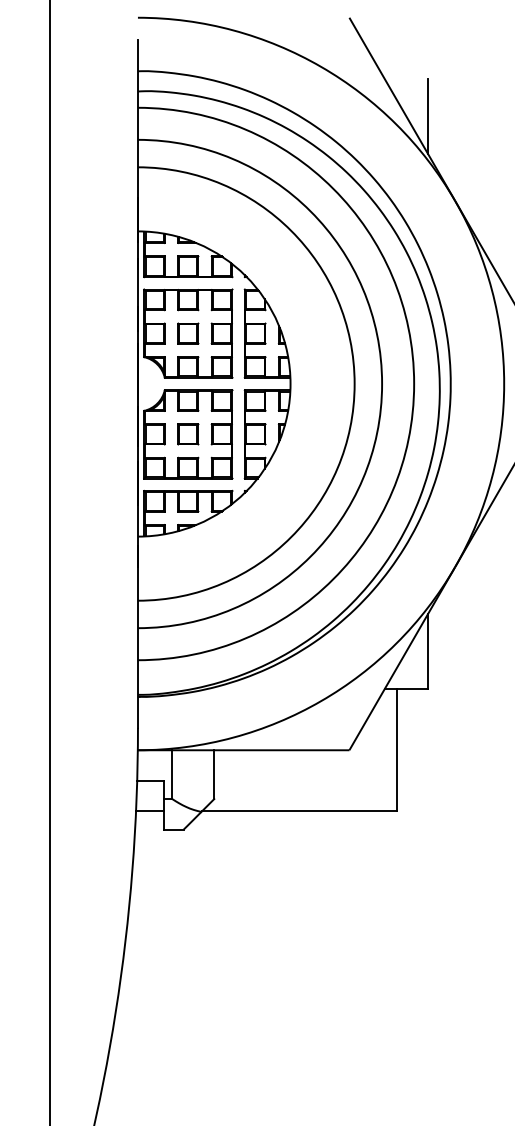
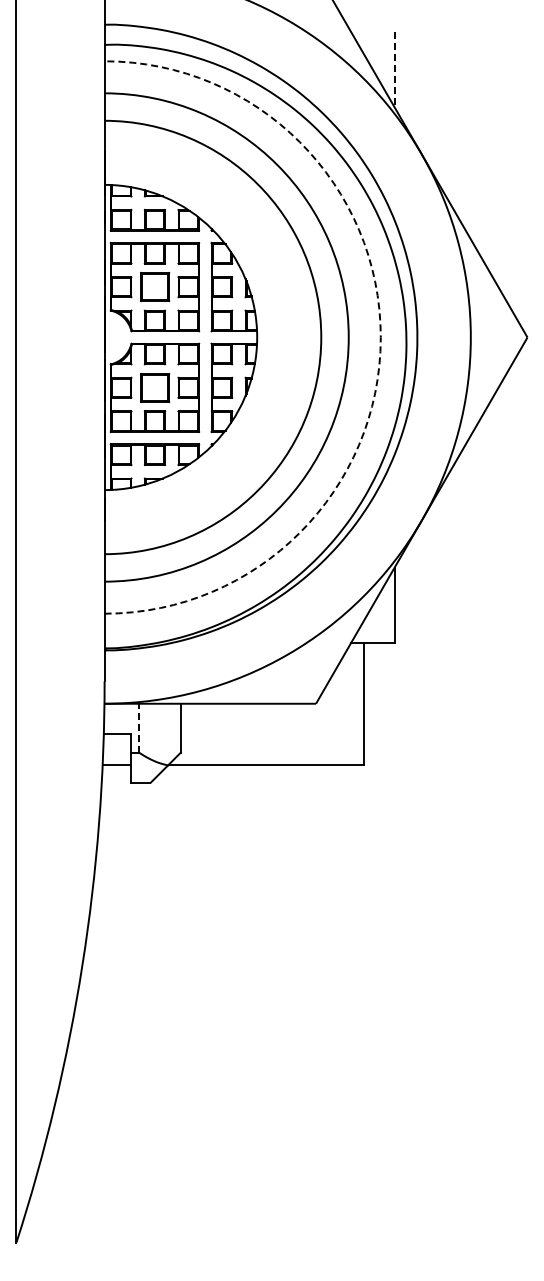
line: (427, 117) -> (394, 70), solid -> dashed
part: (187, 334) -> (154, 287), size x1.4
arc: (413, 384) -> (380, 337), solid -> dashed
part: (187, 434) -> (154, 387), size x1.4
line: (171, 774) -> (138, 727), solid -> dashed

